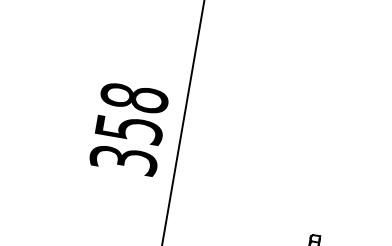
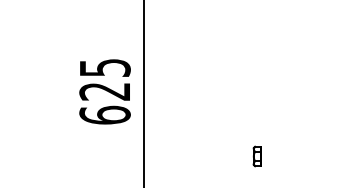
text: (128, 128) -> (104, 91), 358 -> 625

